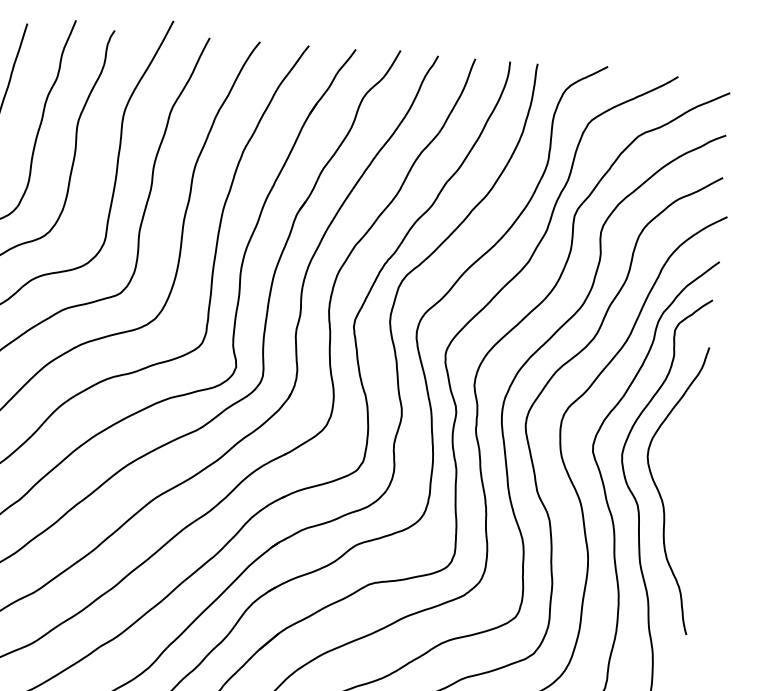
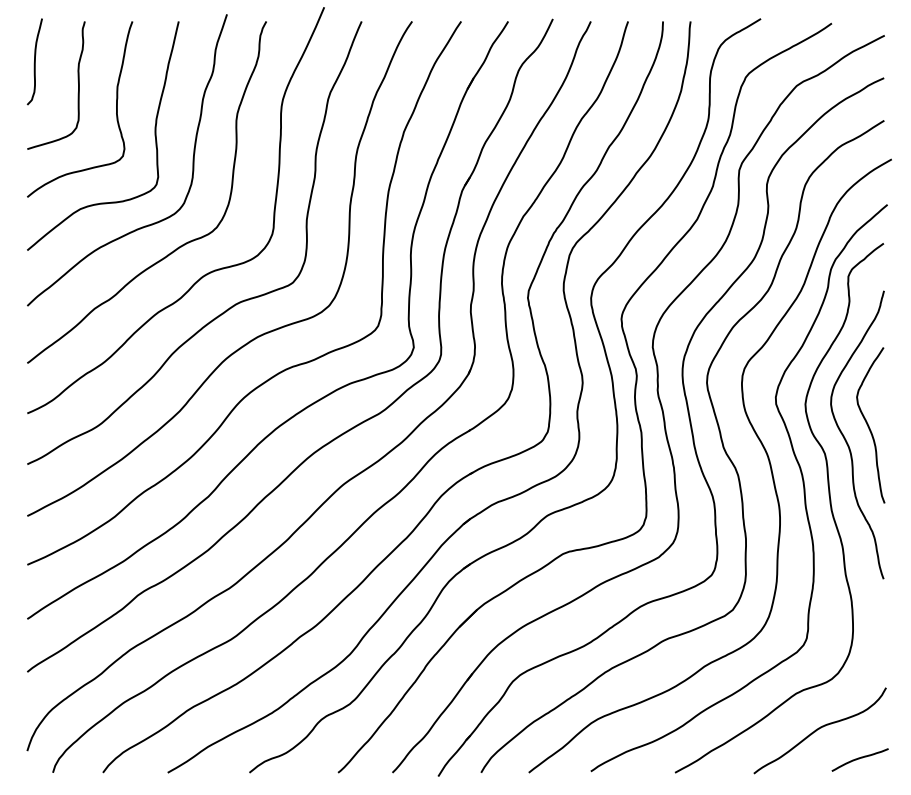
curve: (684, 480) -> (869, 425), added

